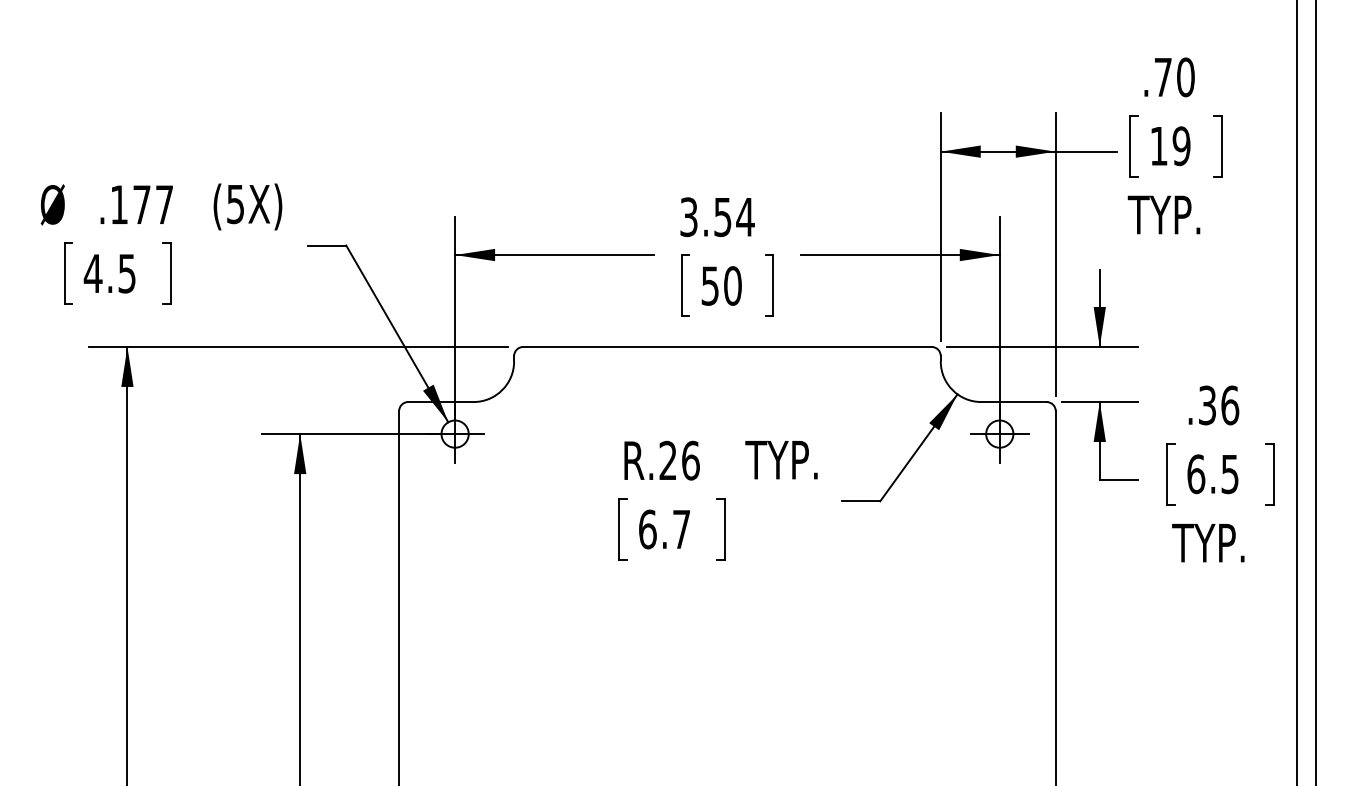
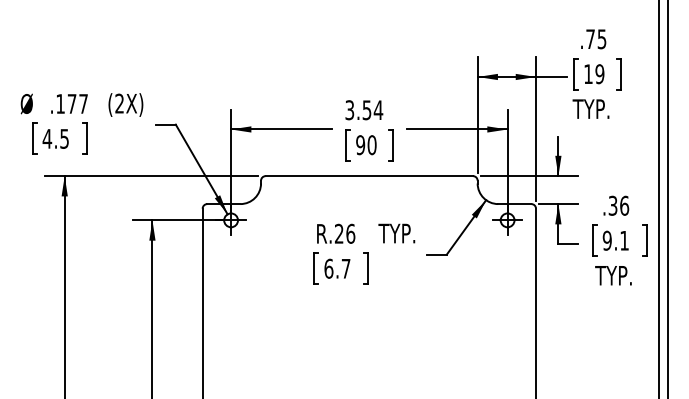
text: (1184, 77) -> (601, 39), .70 -> .75
text: (235, 203) -> (119, 103), (5X) -> (2X)
text: (710, 284) -> (360, 144), 50 -> 90
text: (1212, 473) -> (615, 240), 6.5 -> 9.1

